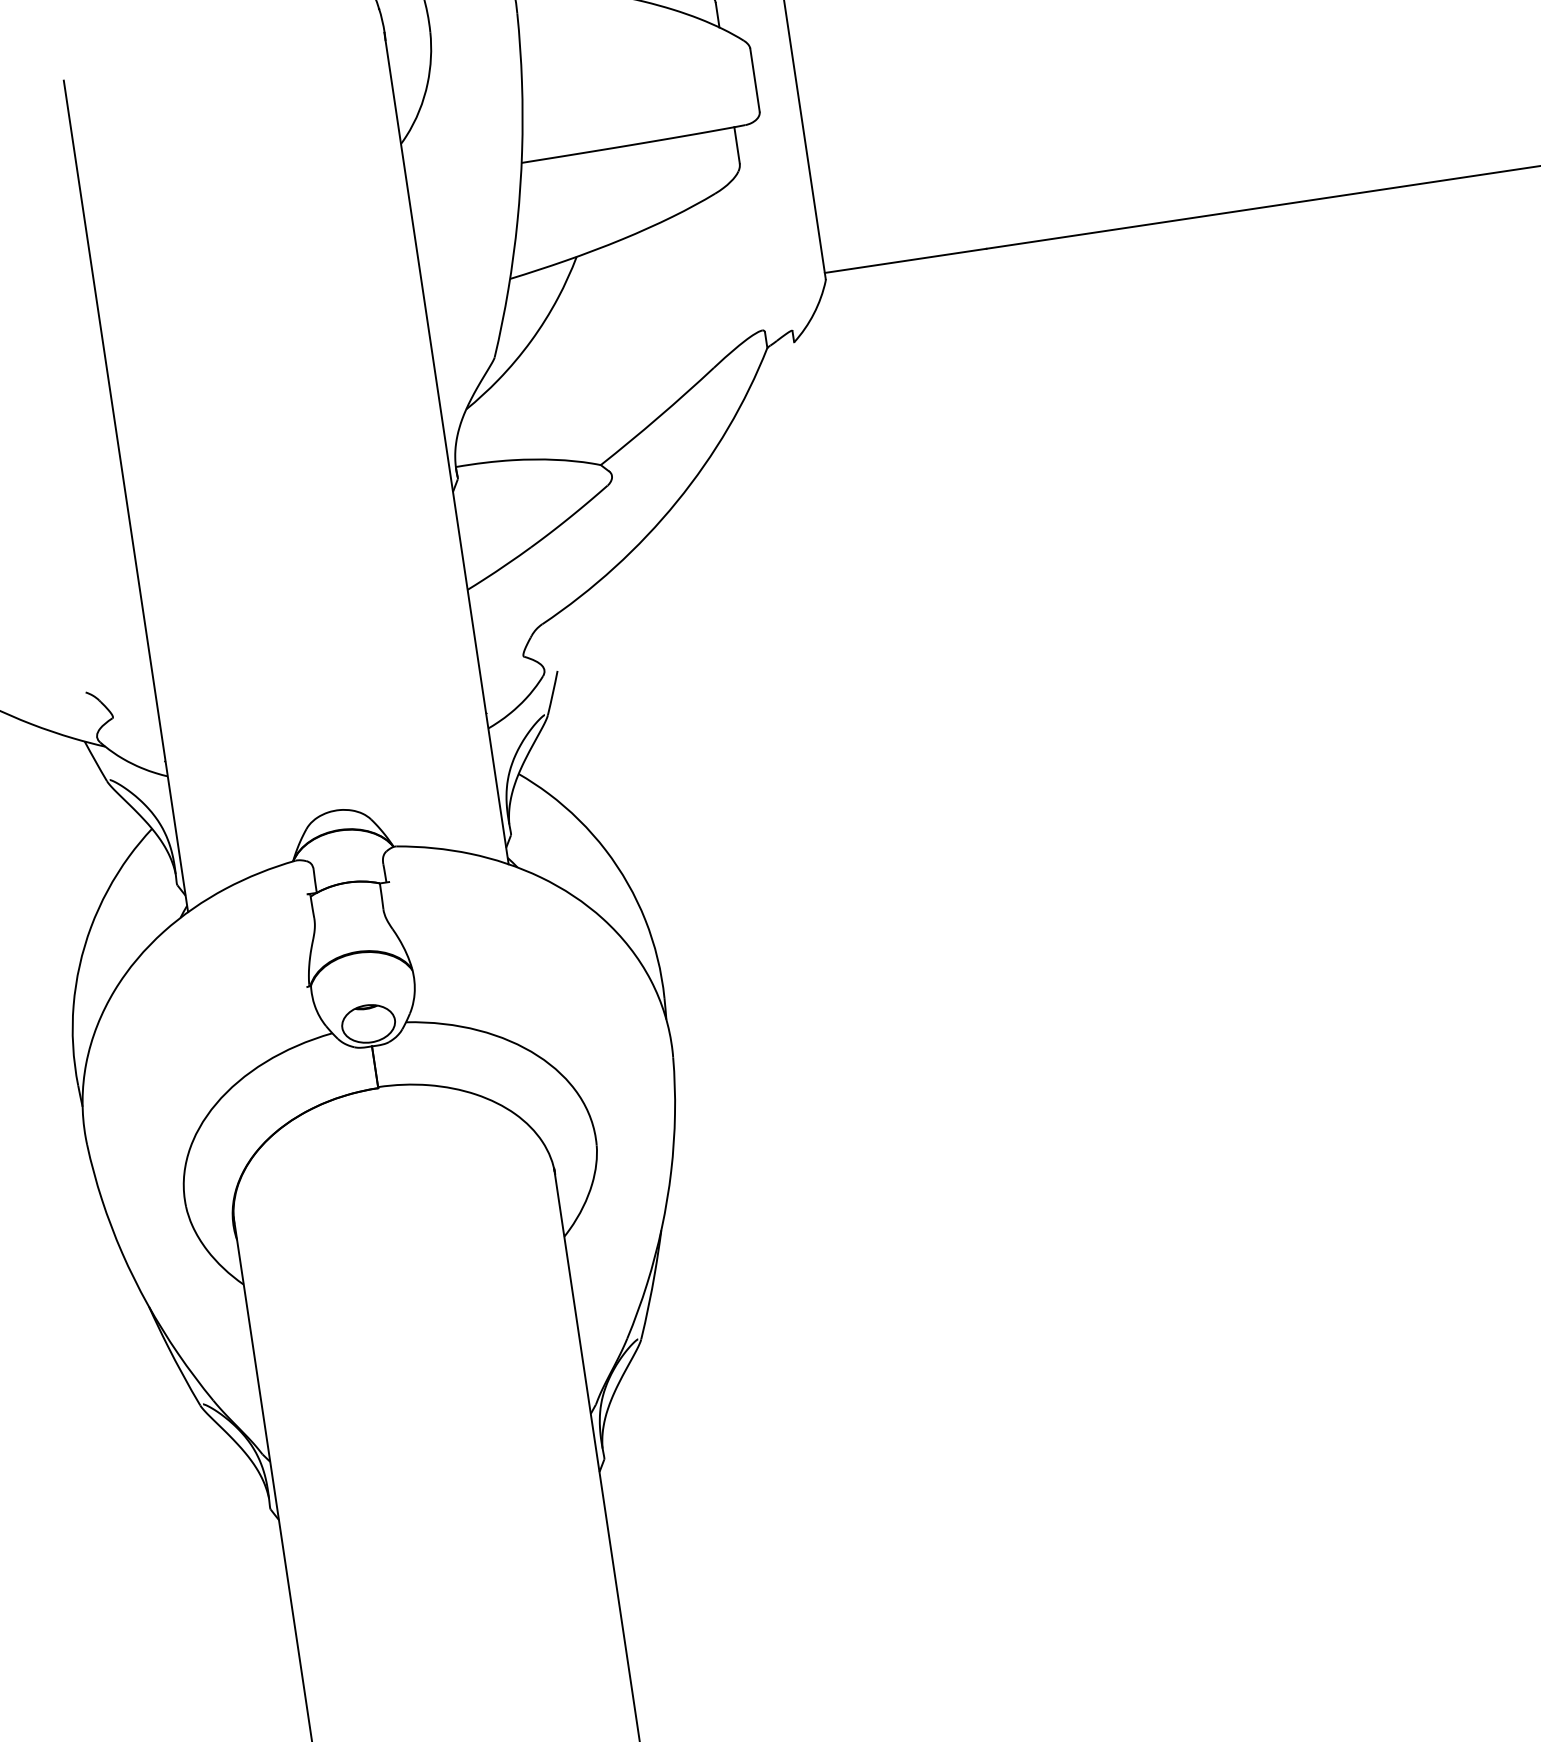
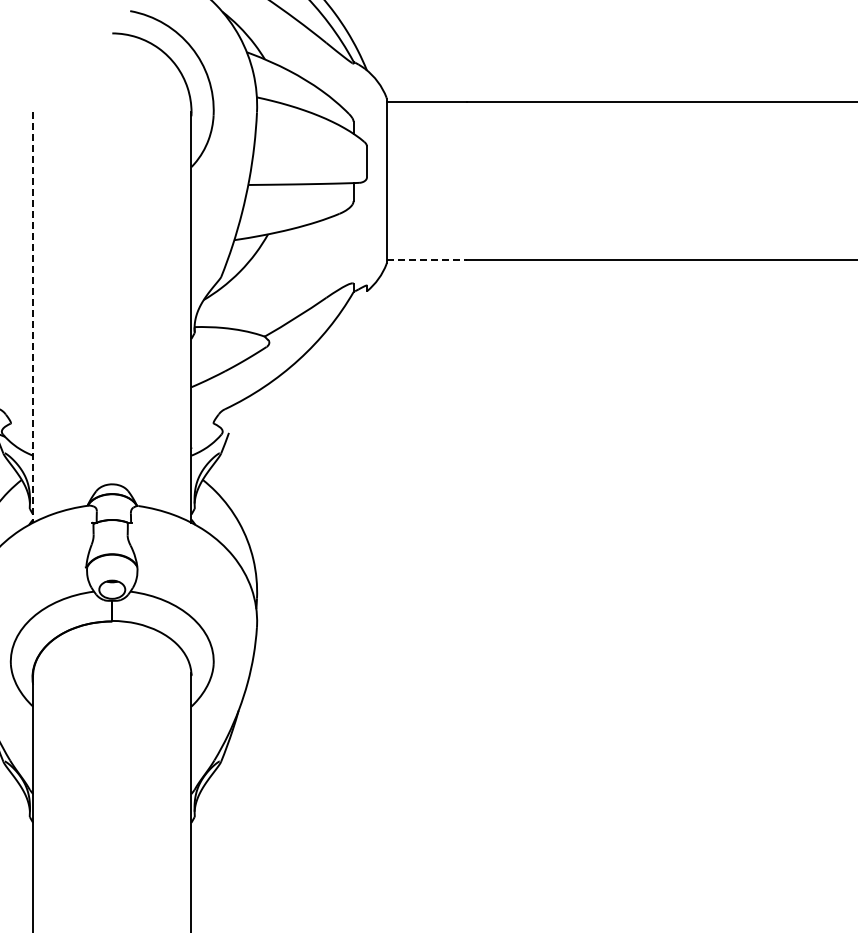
line: (905, 261) -> (426, 260), solid -> dashed
line: (126, 496) -> (33, 317), solid -> dashed

